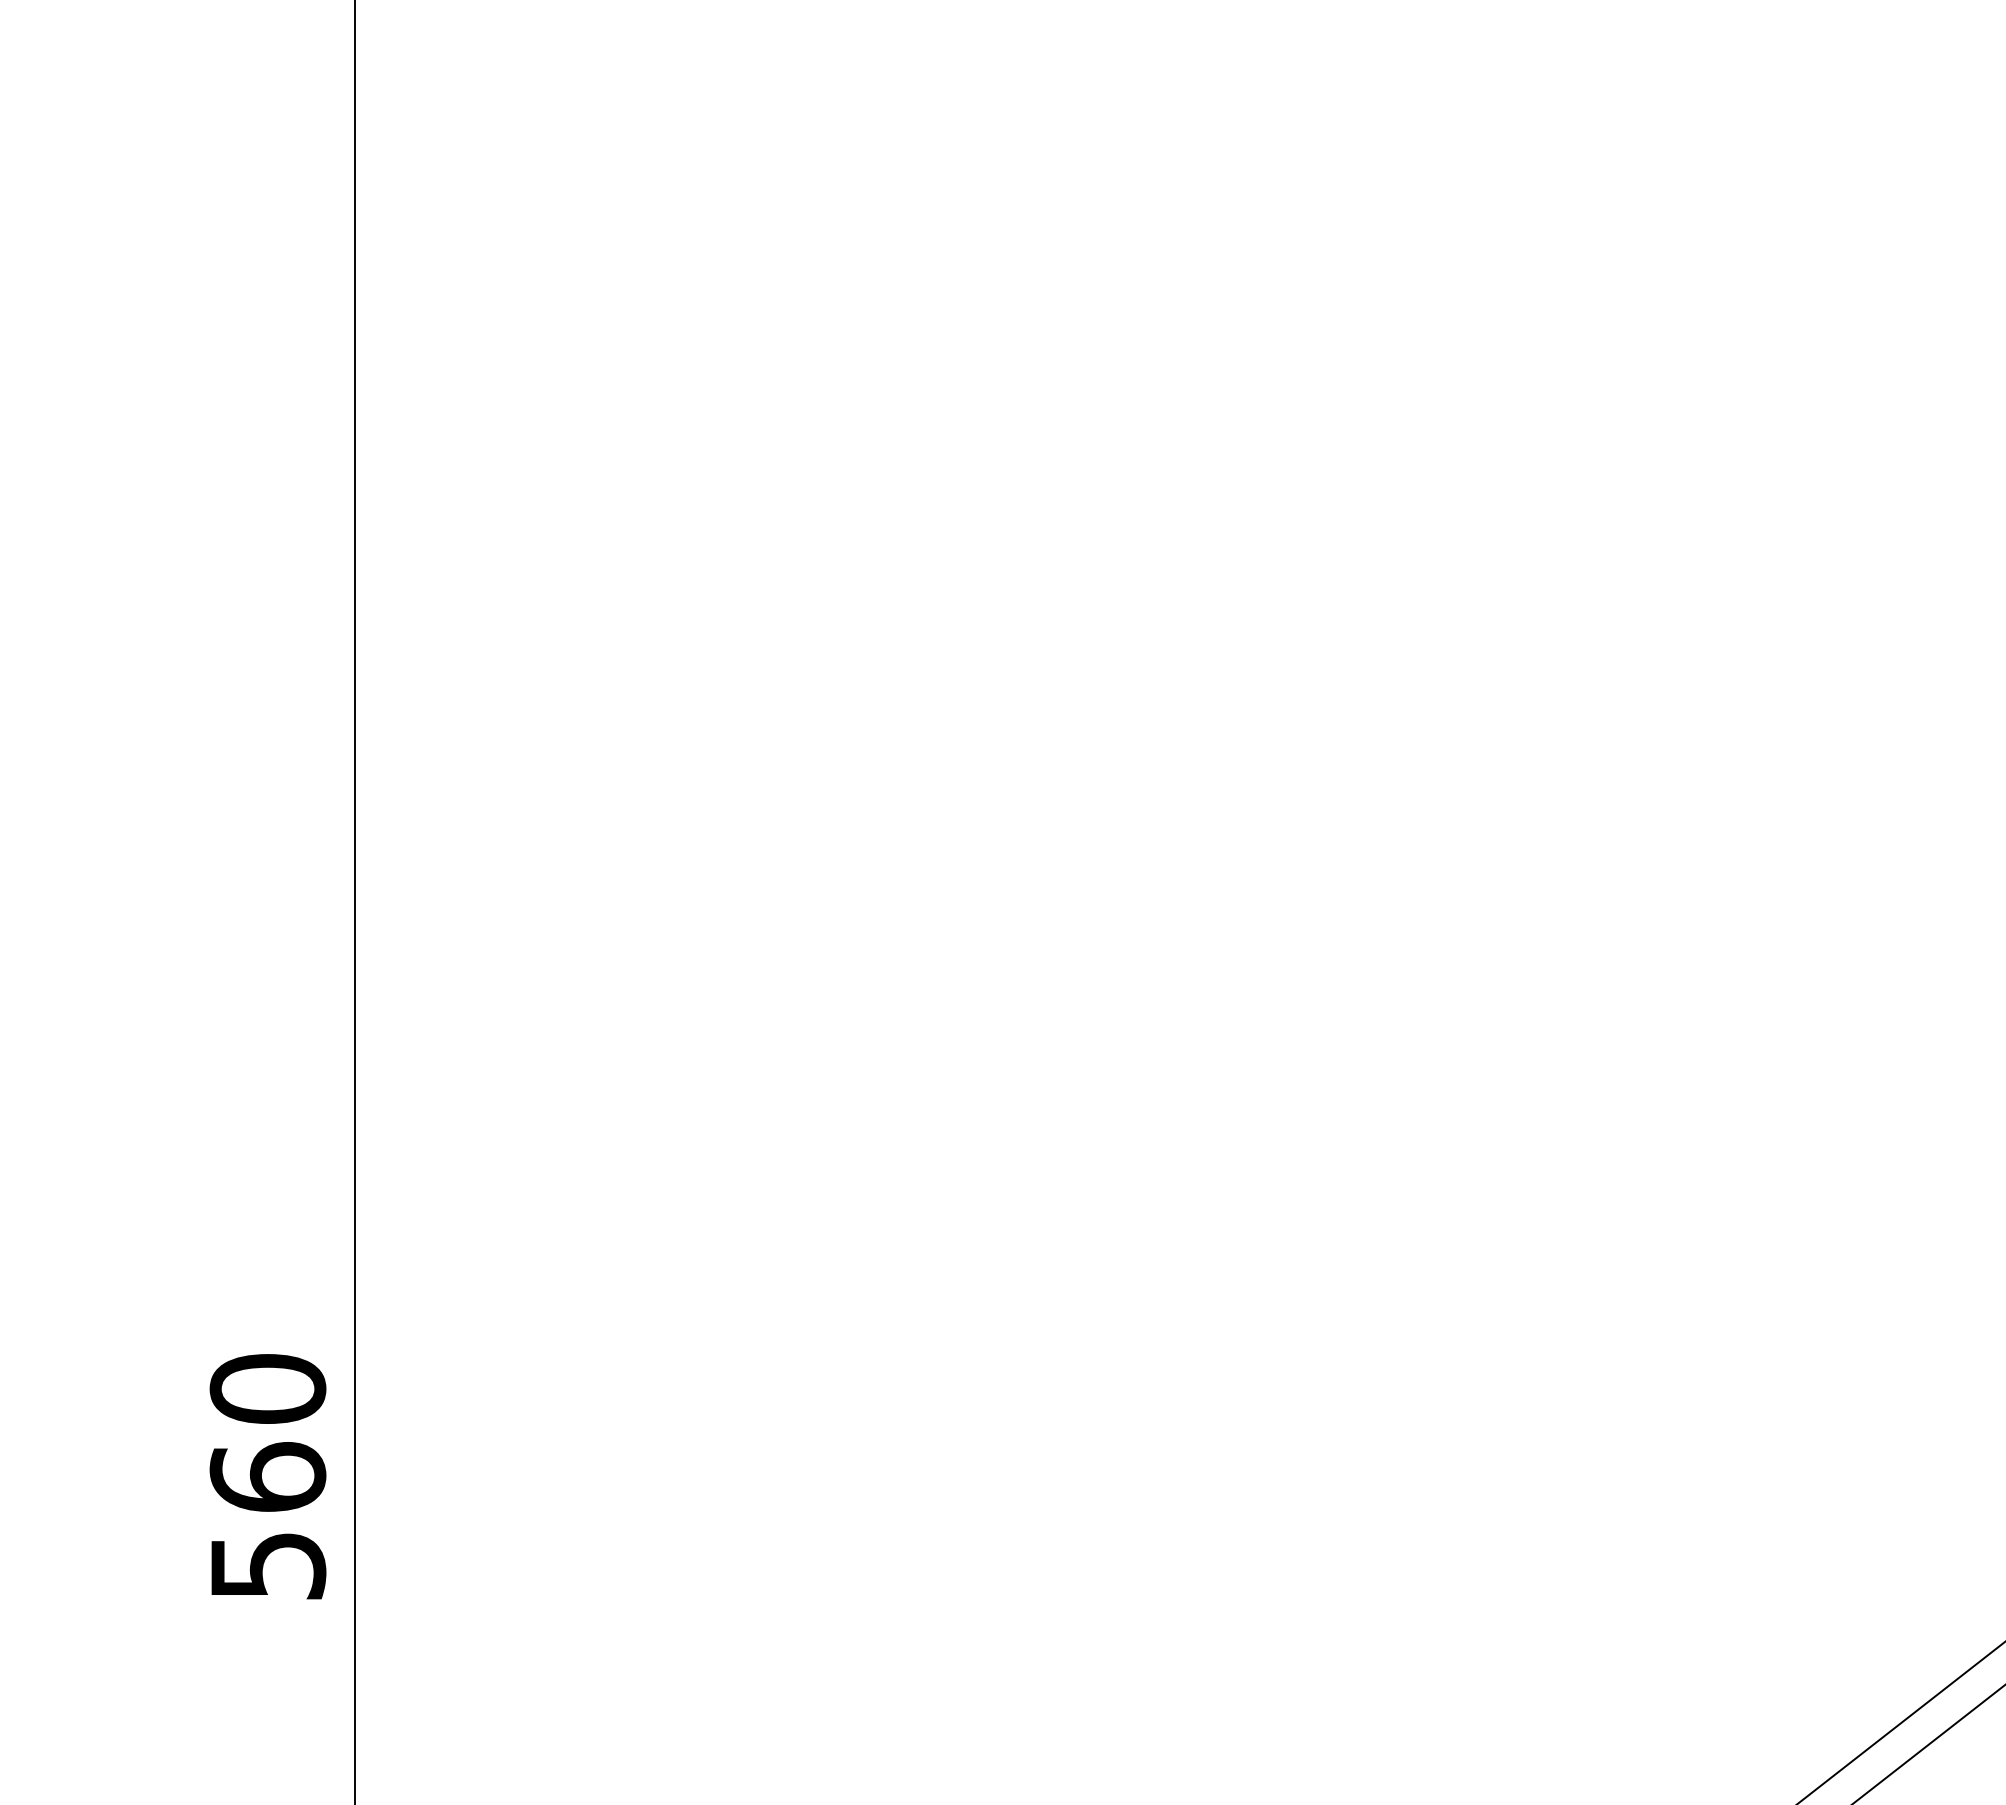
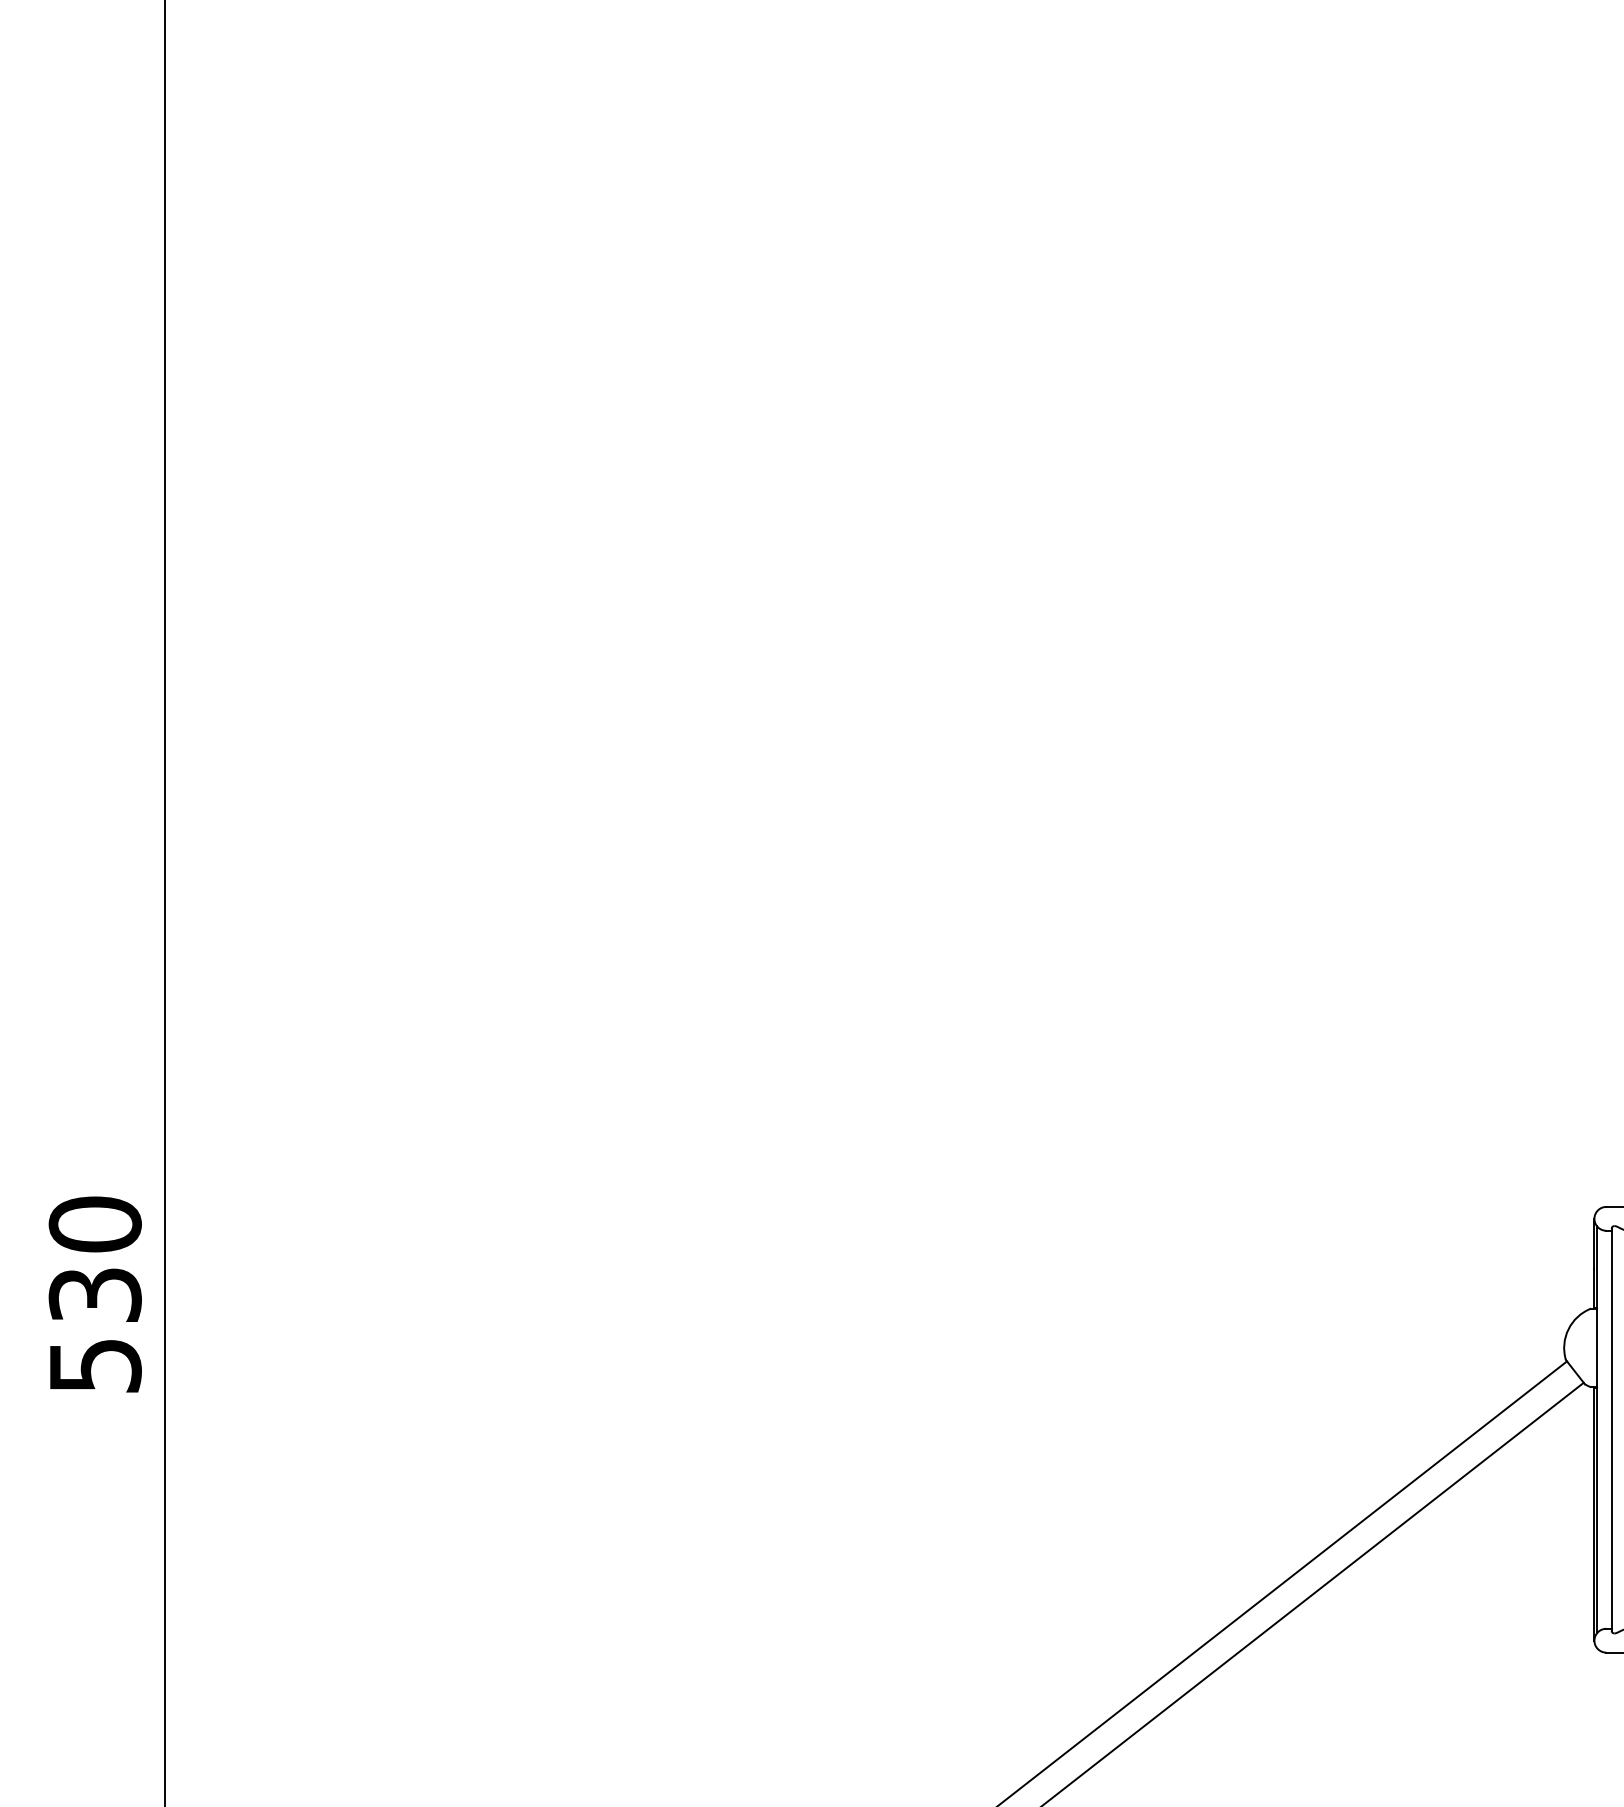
text: (266, 1476) -> (94, 1294), 560 -> 530

